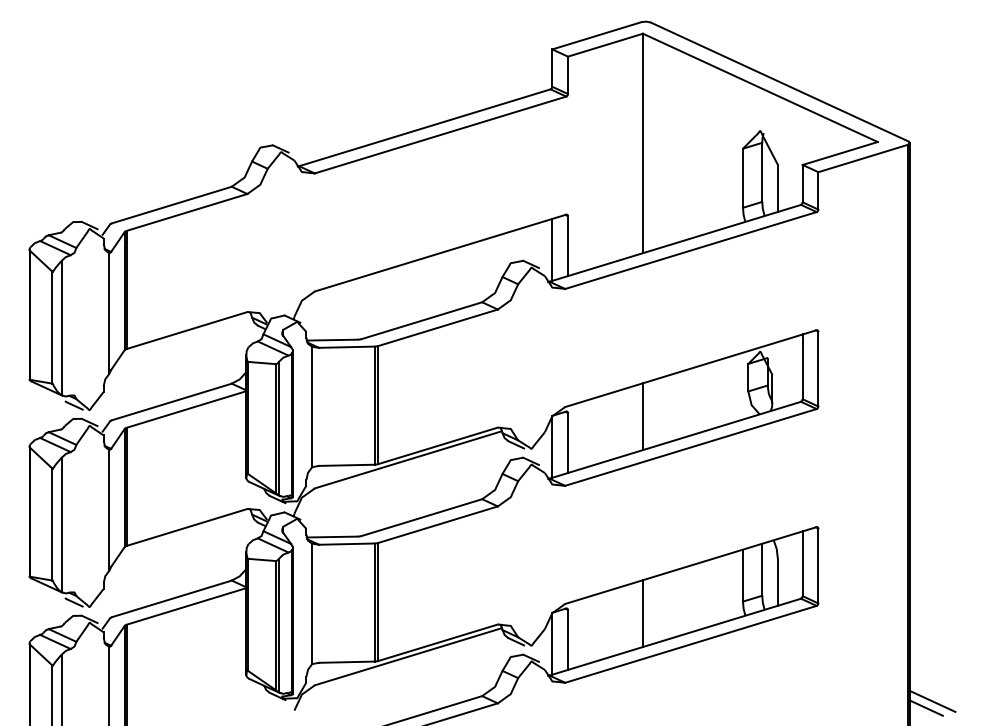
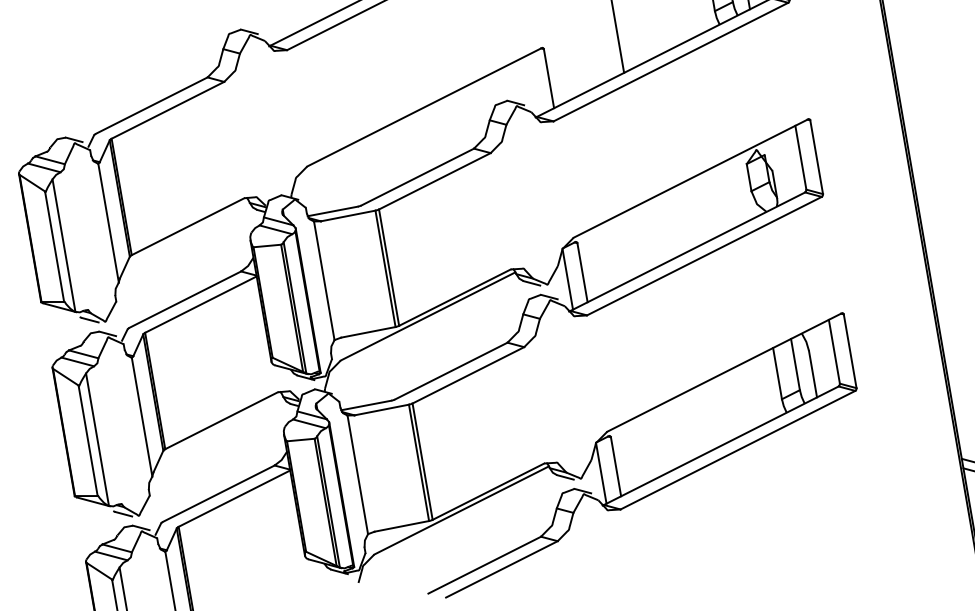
line: (552, 249) -> (534, 84), removed
line: (643, 416) -> (652, 233), removed
line: (643, 613) -> (685, 427), removed

